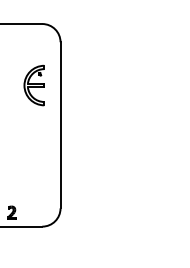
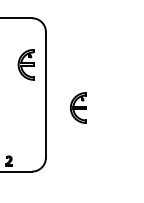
part: (102, 142) -> (77, 107), added

